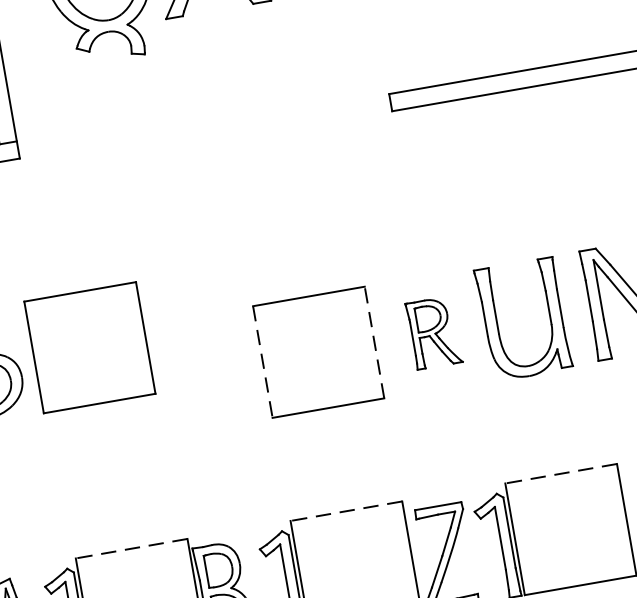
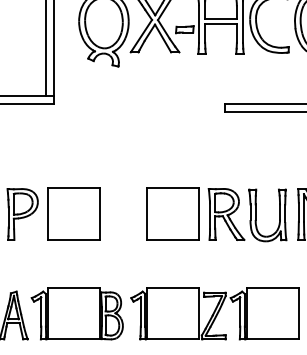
part: (433, 333) -> (226, 214), size x1.67
line: (375, 343) -> (199, 214), dashed -> solid
part: (89, 346) -> (73, 213), moved
line: (263, 362) -> (147, 214), dashed -> solid
line: (560, 473) -> (272, 287), dashed -> solid
line: (346, 510) -> (173, 287), dashed -> solid
line: (131, 548) -> (73, 287), dashed -> solid

